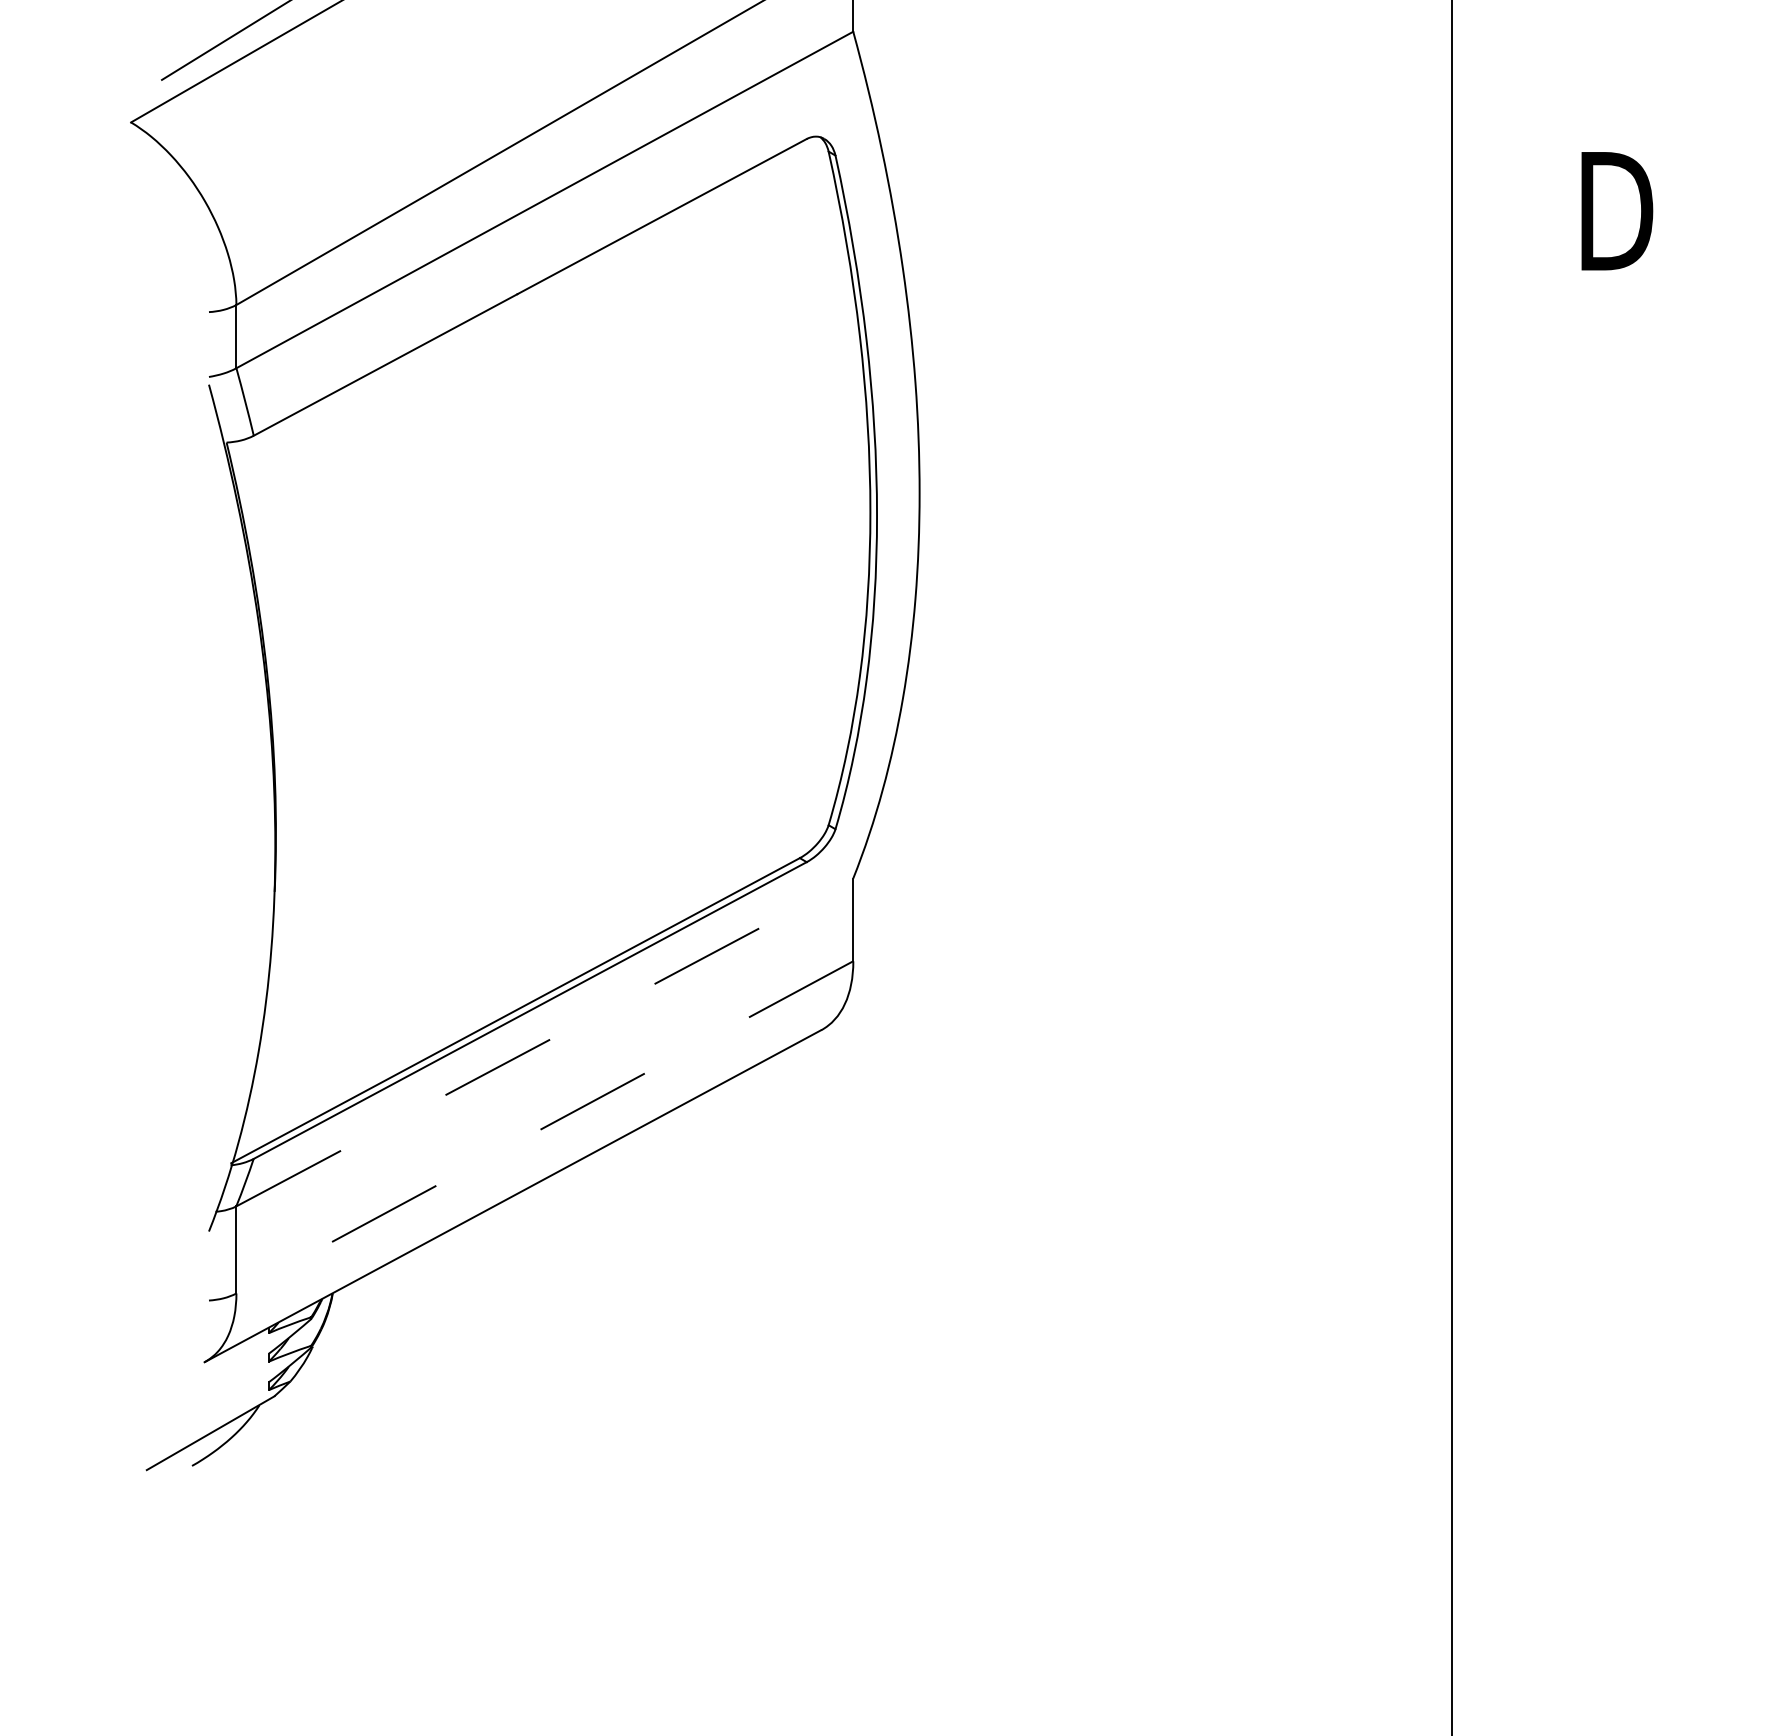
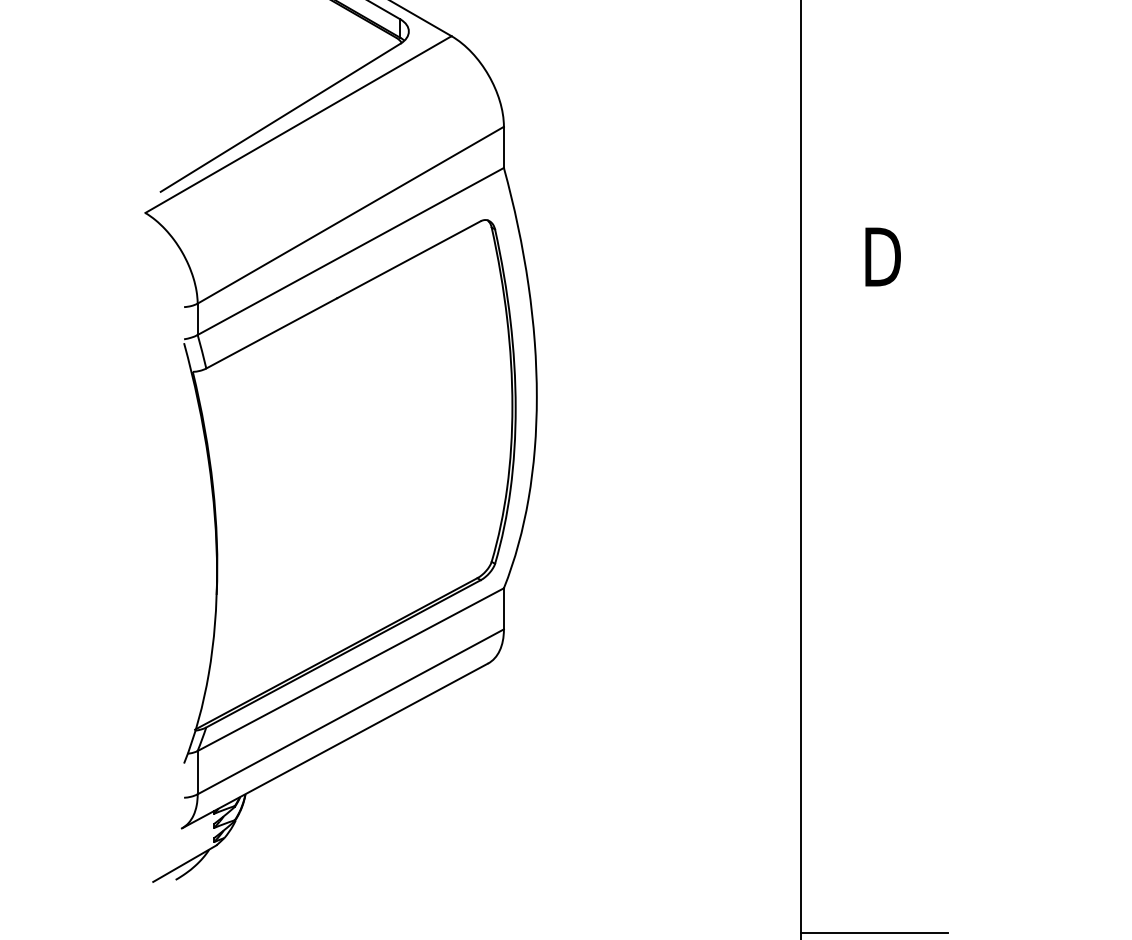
line: (546, 1042) -> (351, 669), dashed -> solid
line: (544, 1126) -> (350, 711), dashed -> solid
line: (1597, 1571) -> (873, 932), added

